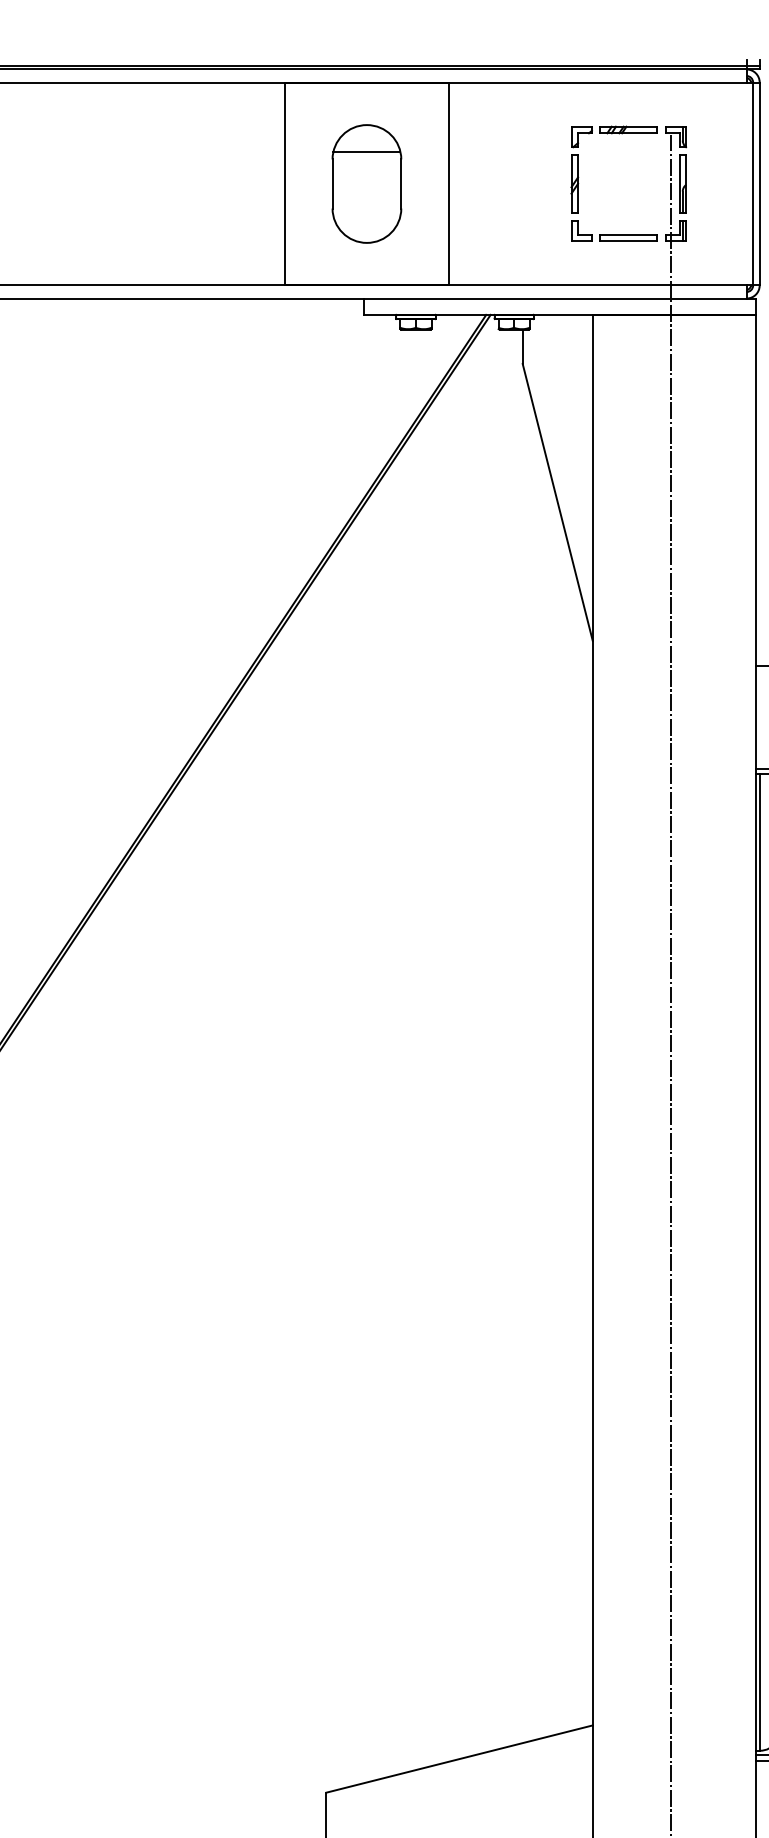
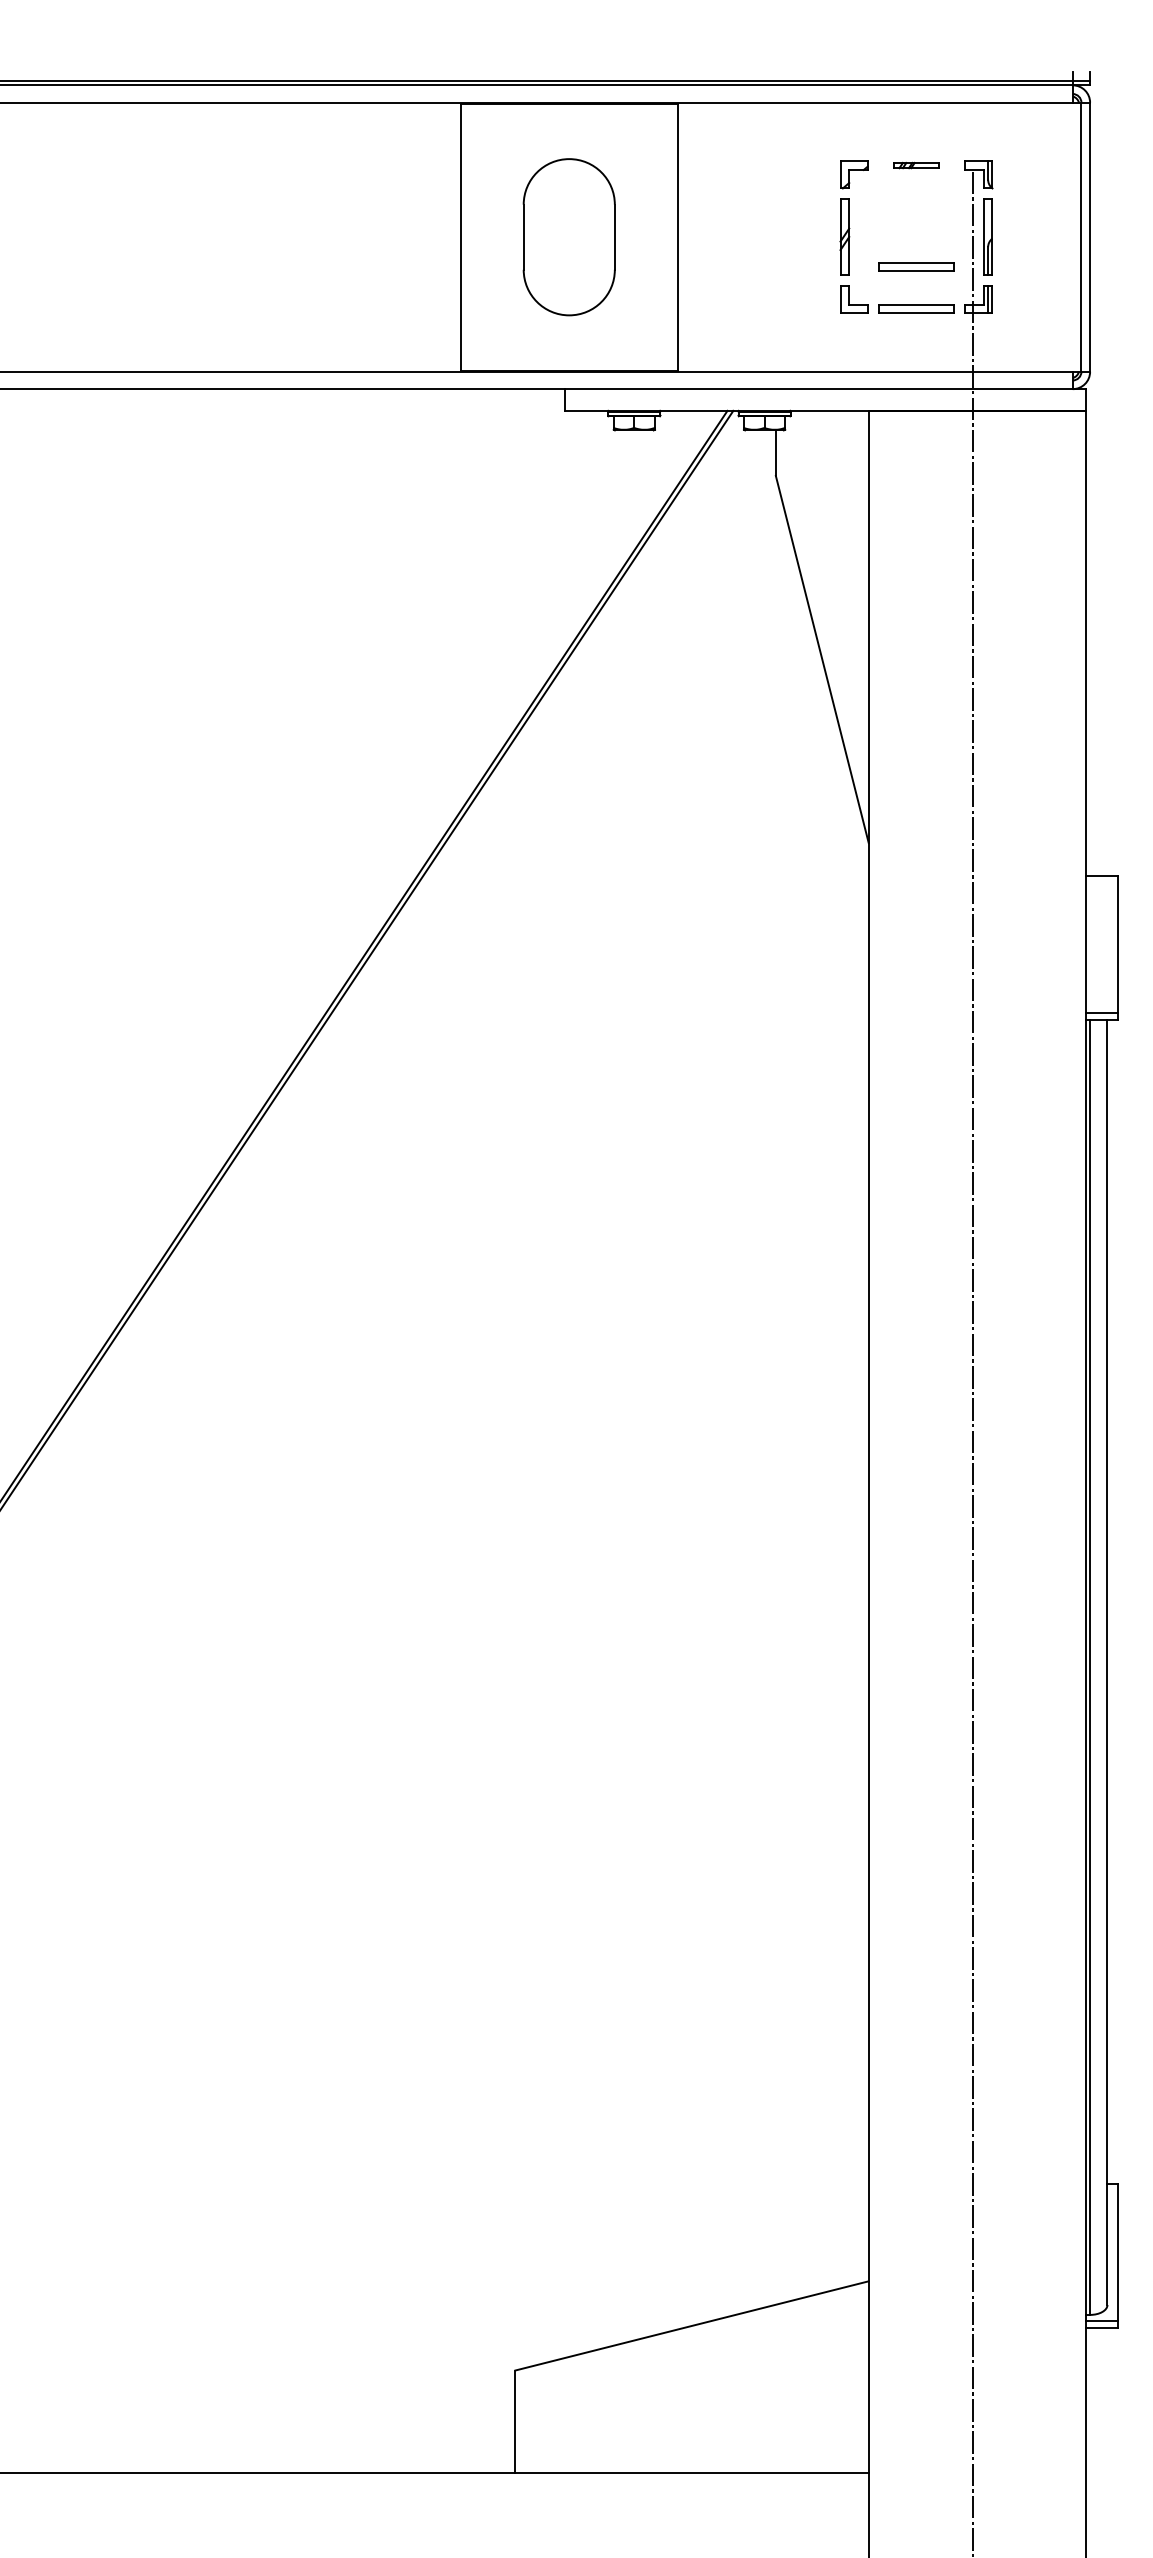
part: (628, 129) -> (916, 165), size x0.6
line: (366, 151) -> (568, 194), removed
part: (628, 206) -> (916, 266), added

